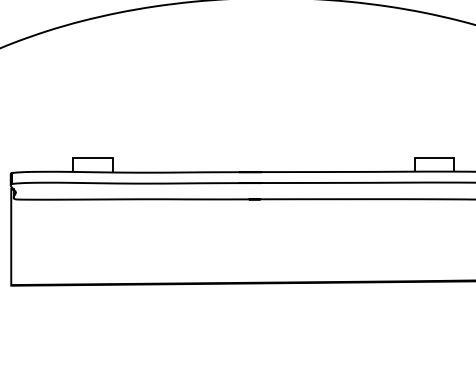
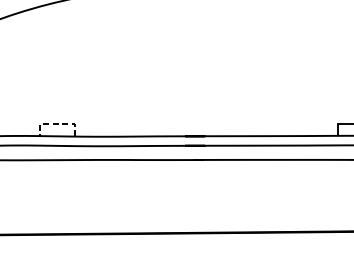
line: (92, 158) -> (57, 124), solid -> dashed

